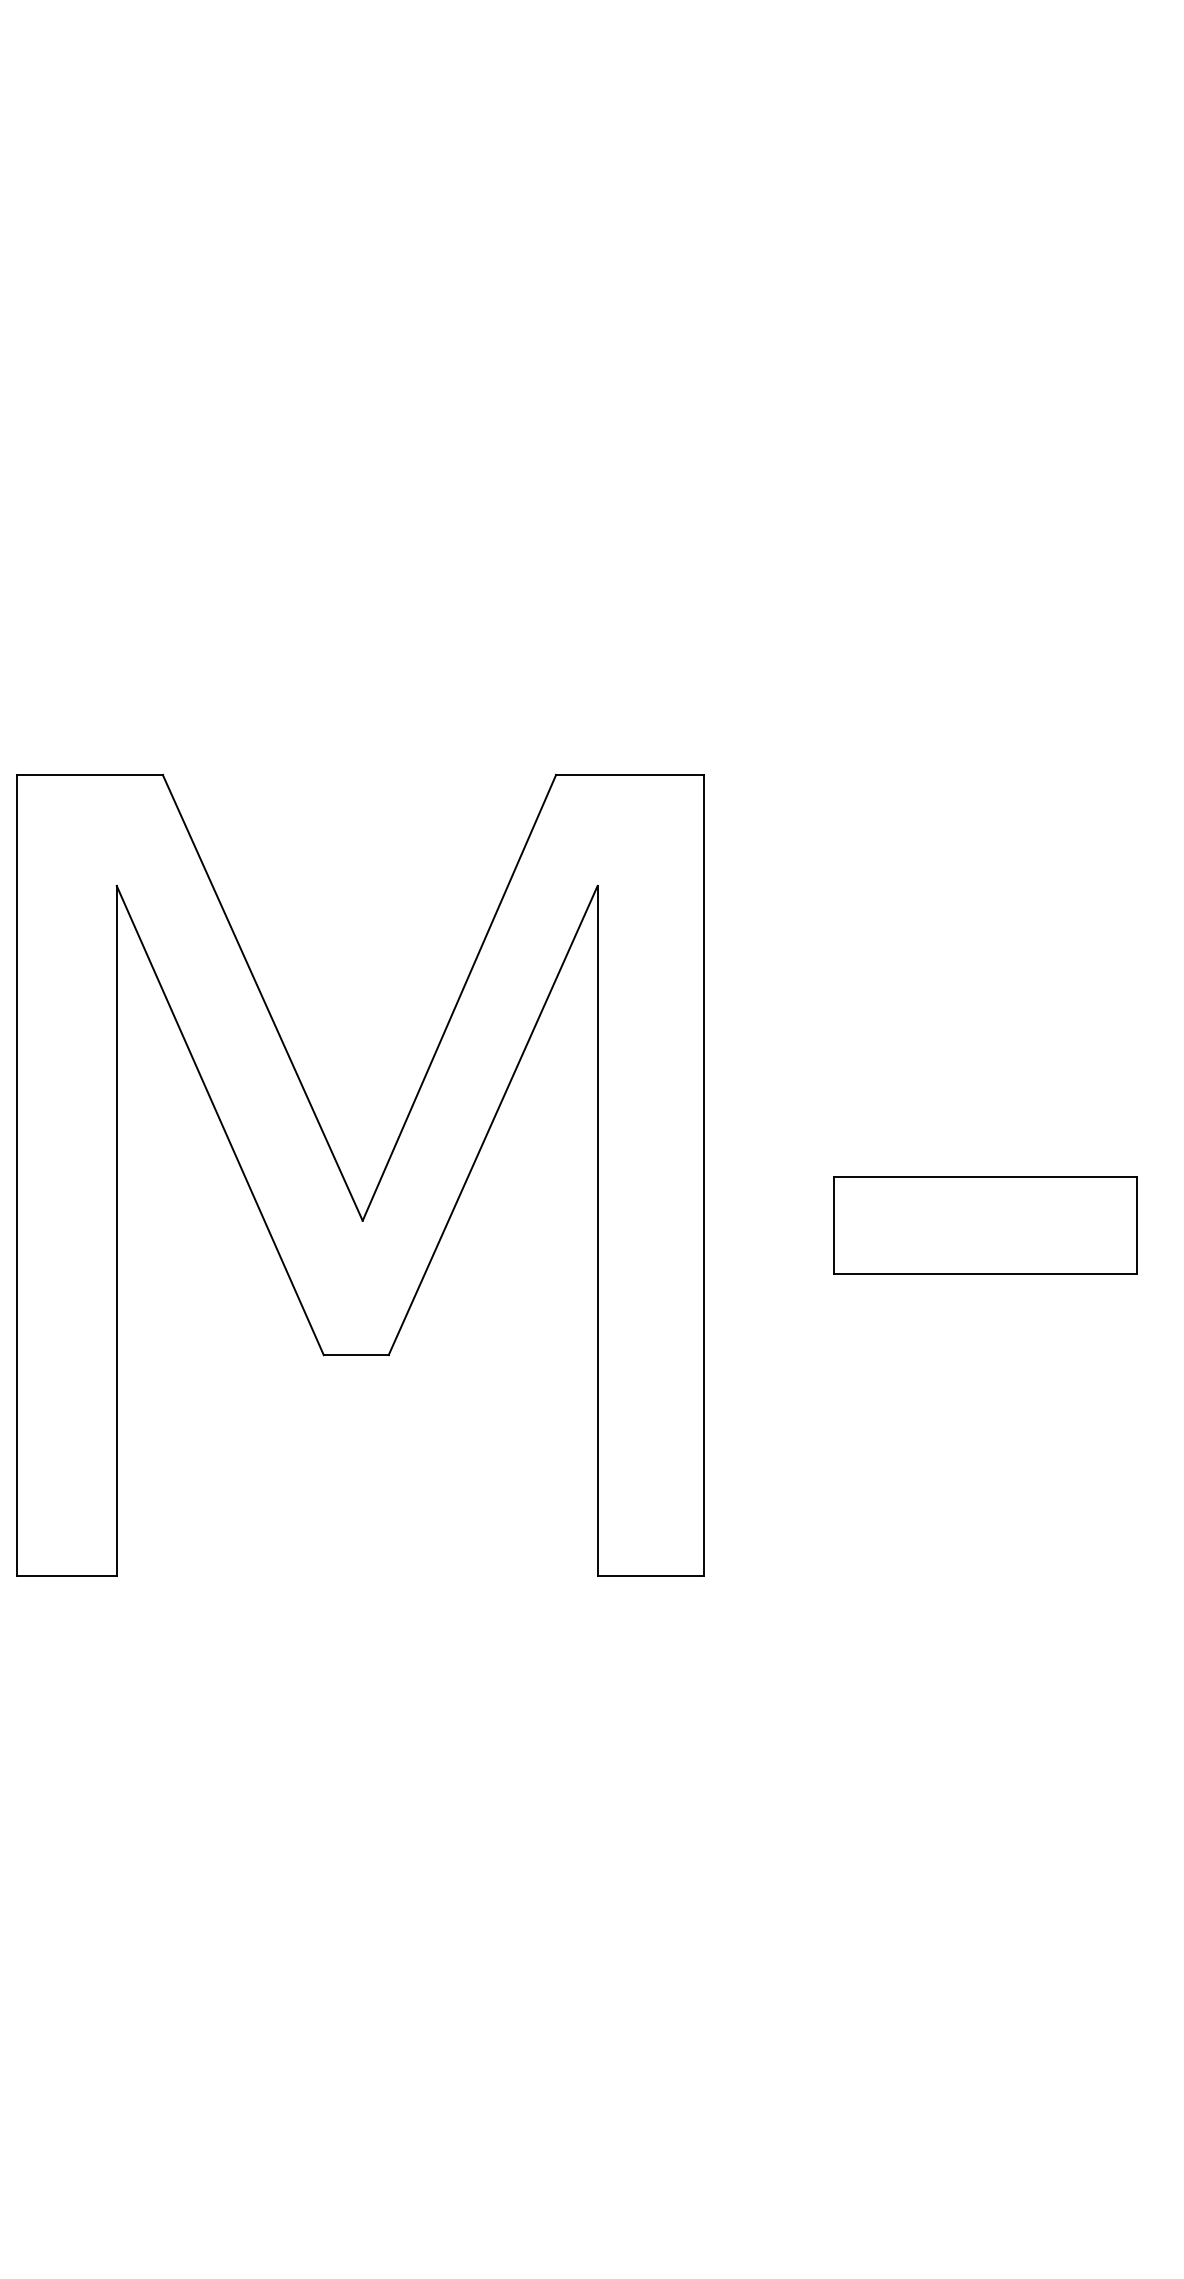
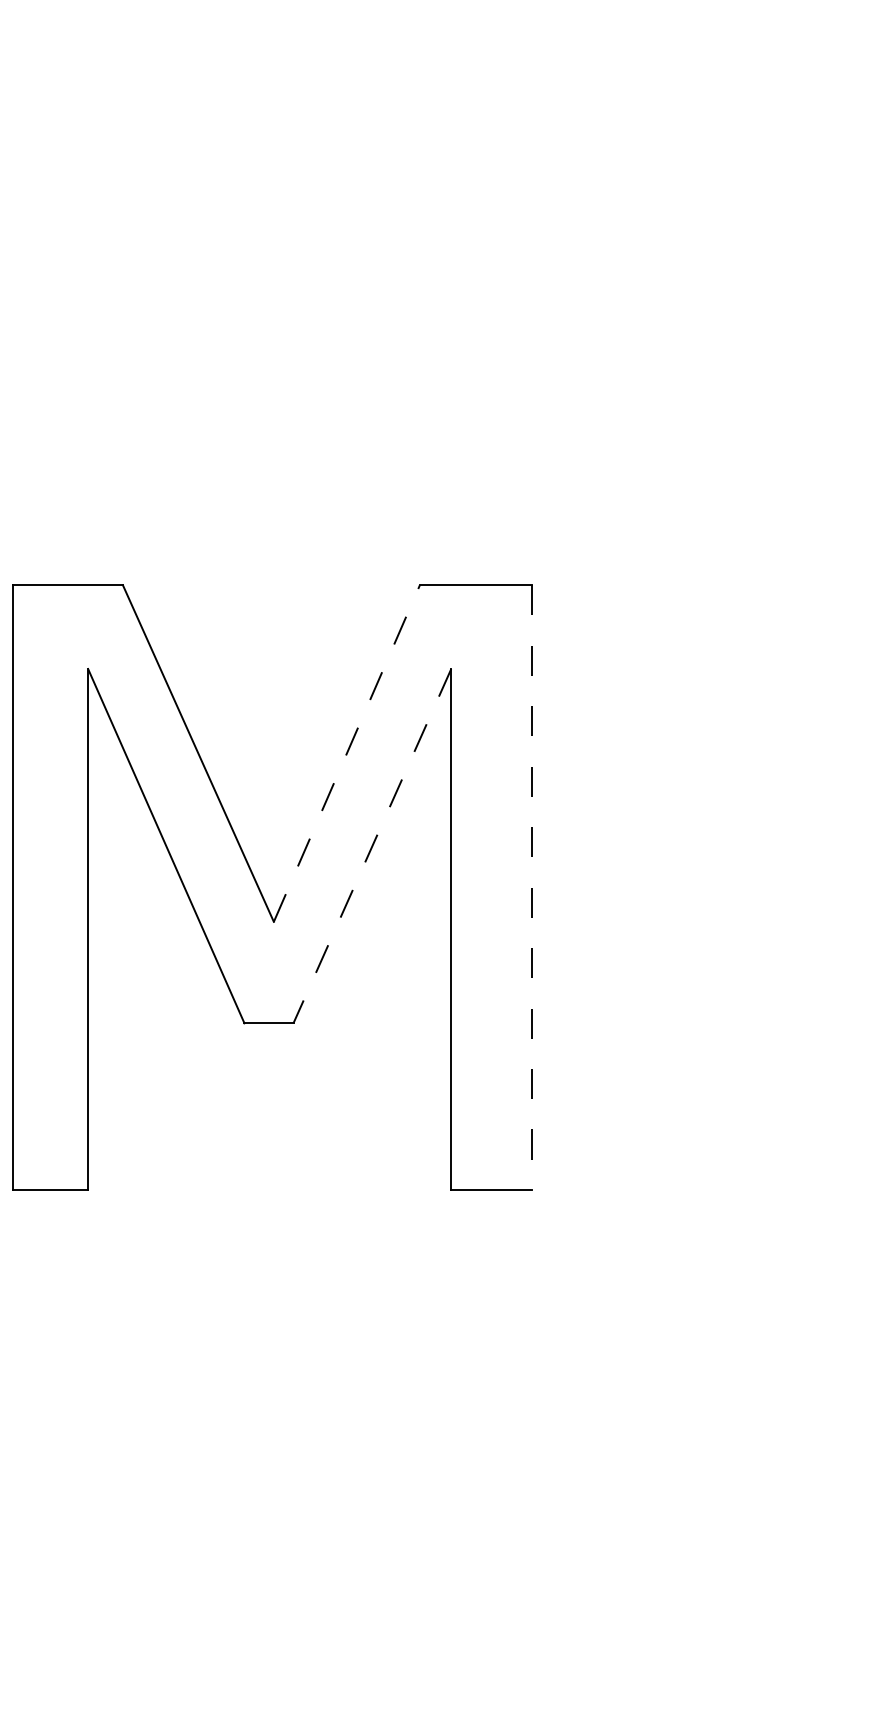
line: (459, 997) -> (346, 753), solid -> dashed
line: (493, 1120) -> (372, 846), solid -> dashed
line: (704, 1175) -> (531, 887), solid -> dashed
part: (985, 1225) -> (744, 925), removed

